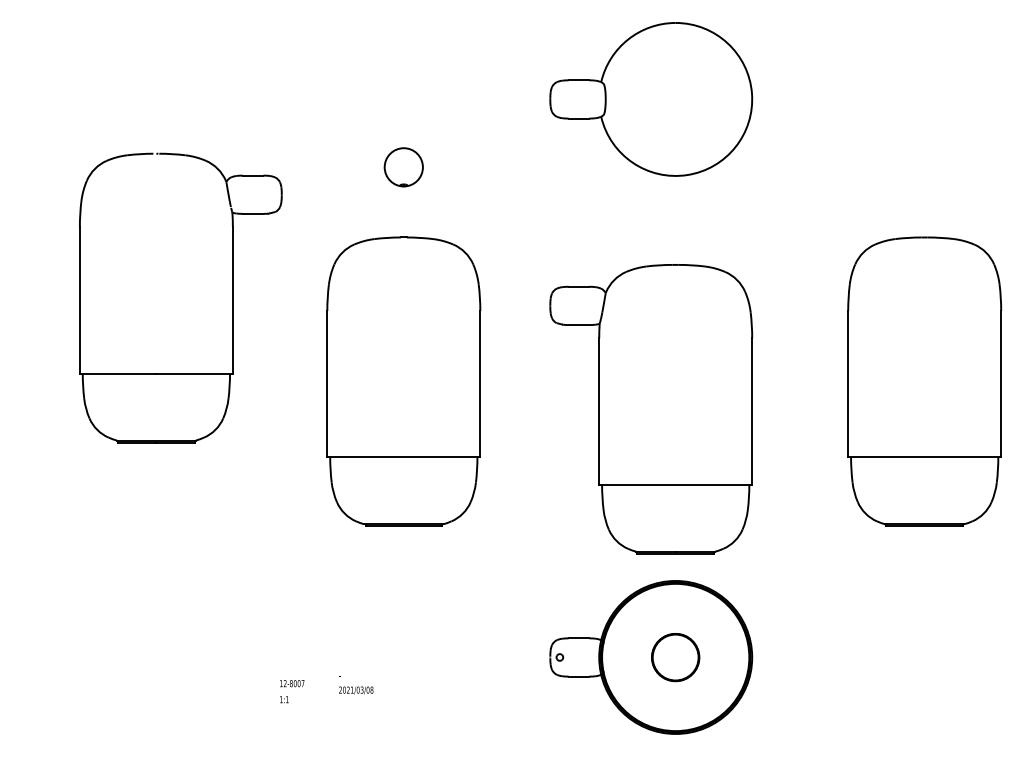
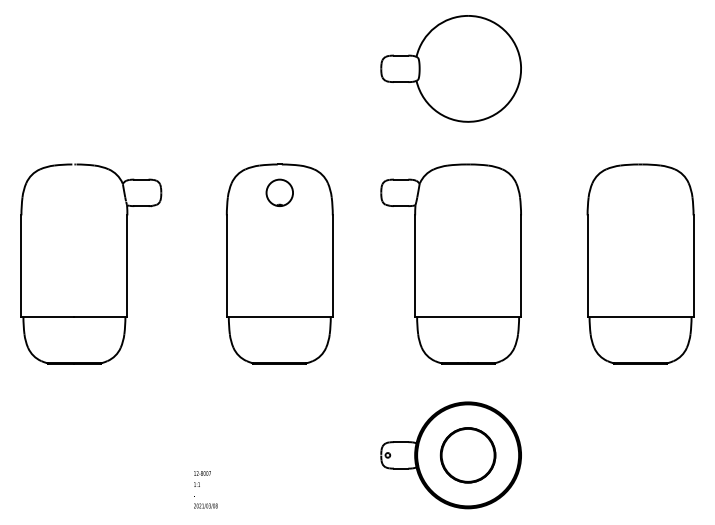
circle: (403, 166) -> (279, 192), moved
part: (231, 296) -> (126, 263), moved
part: (650, 407) -> (450, 263), moved
part: (674, 657) -> (467, 455), size x1.67
text: (355, 685) -> (205, 502), moved

